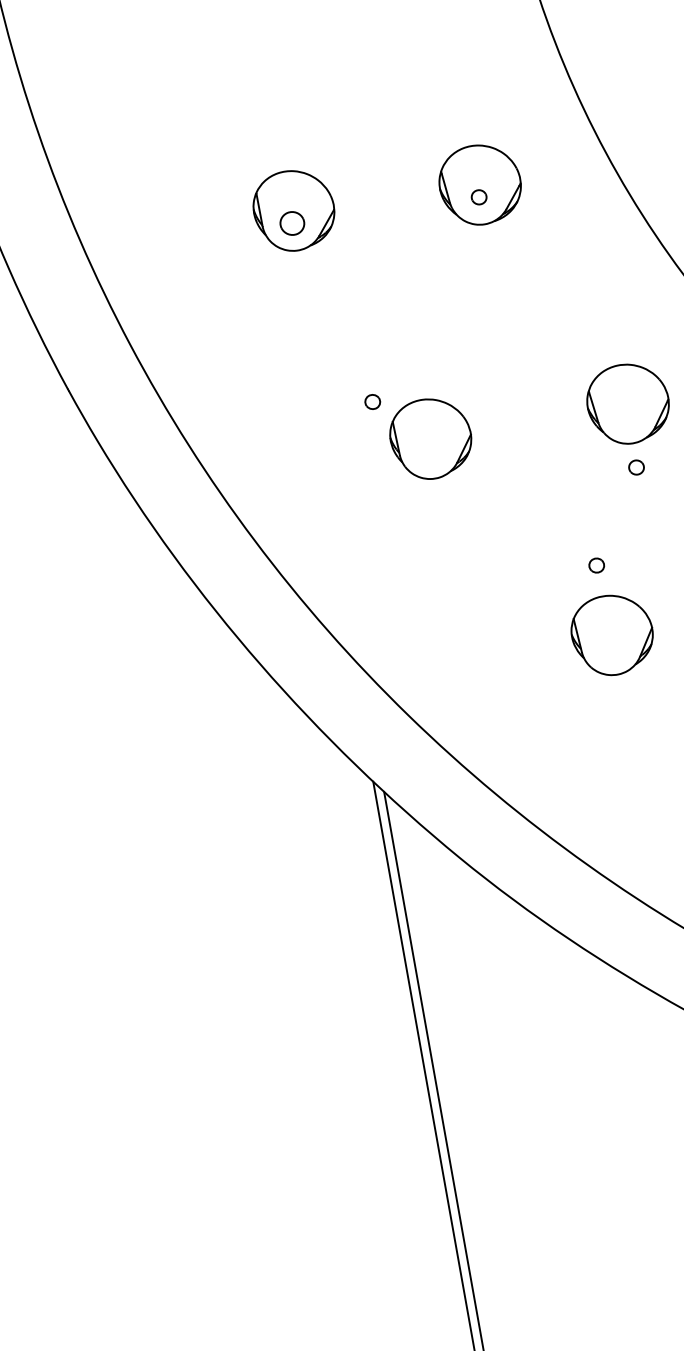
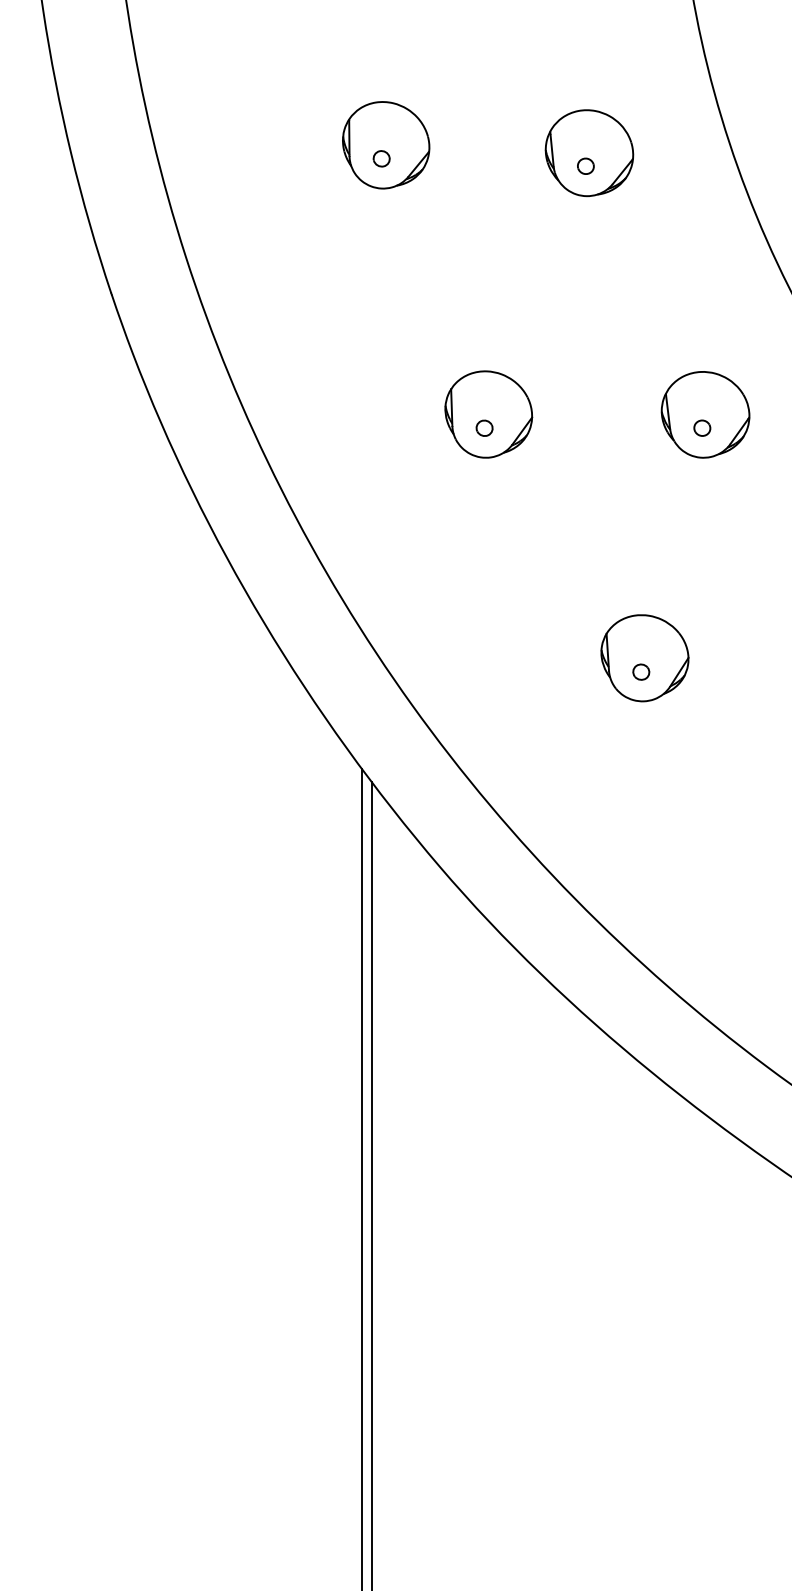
part: (292, 223) -> (381, 158), size x0.62
part: (372, 401) -> (484, 427), moved
part: (636, 466) -> (702, 427), moved
part: (596, 564) -> (641, 671), moved

